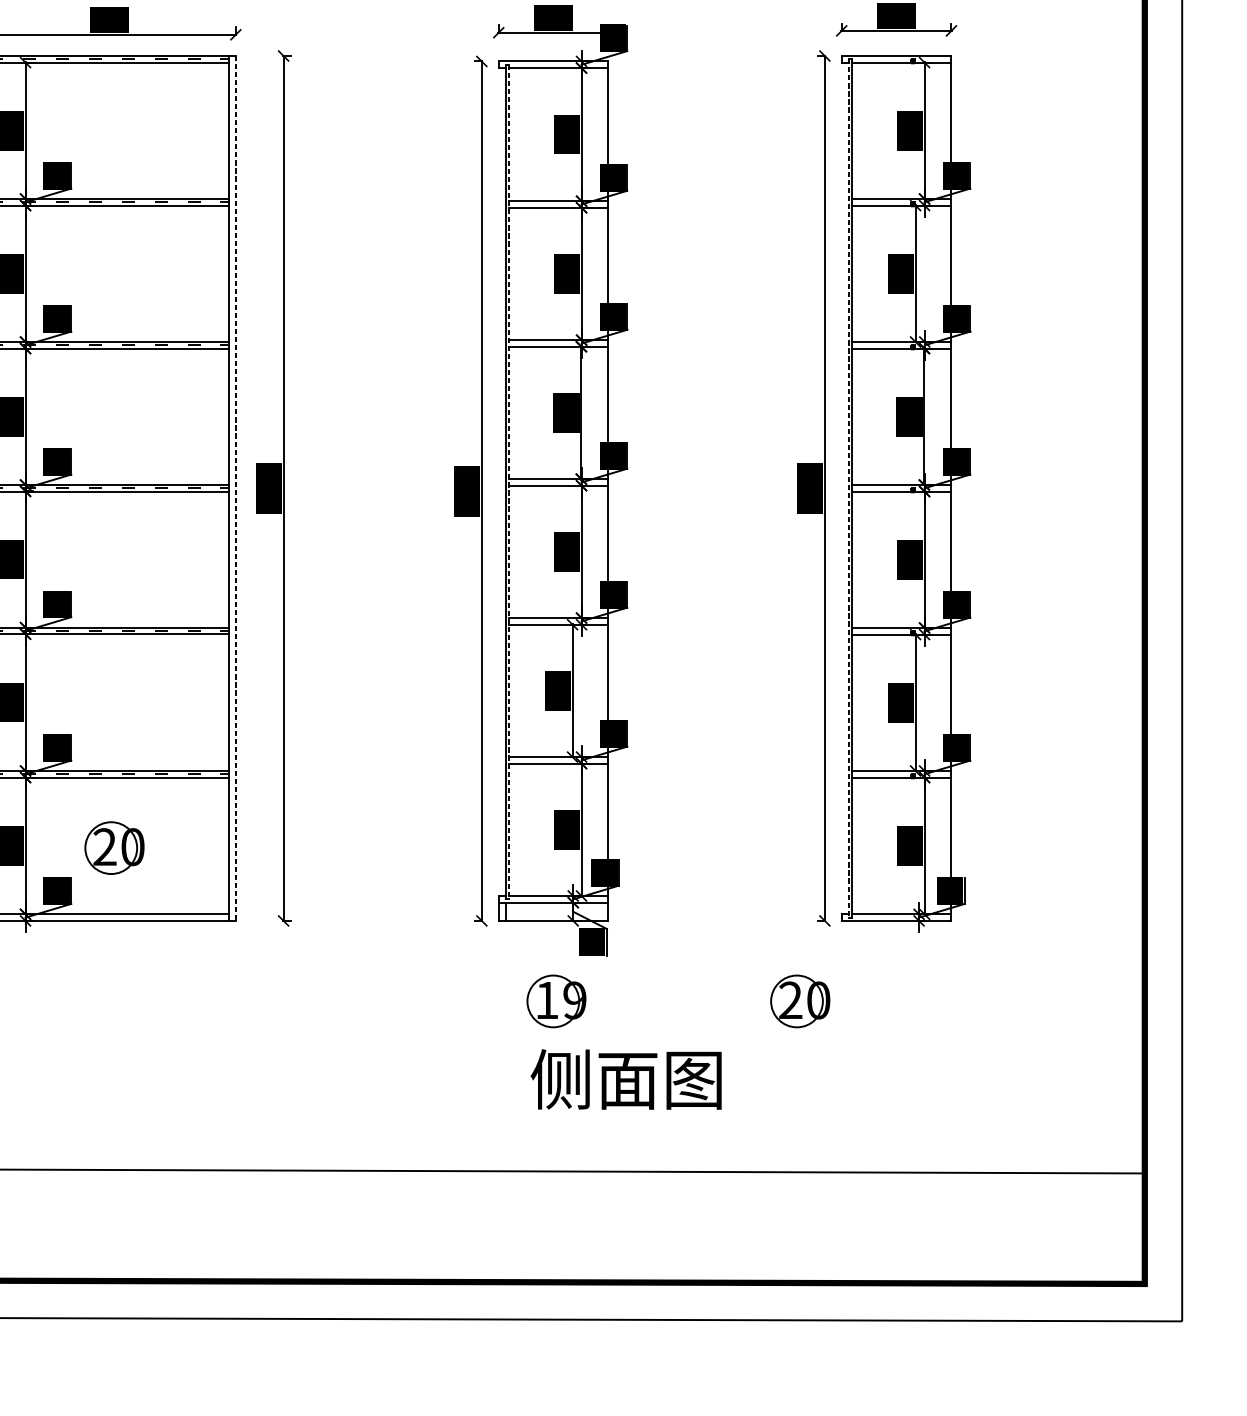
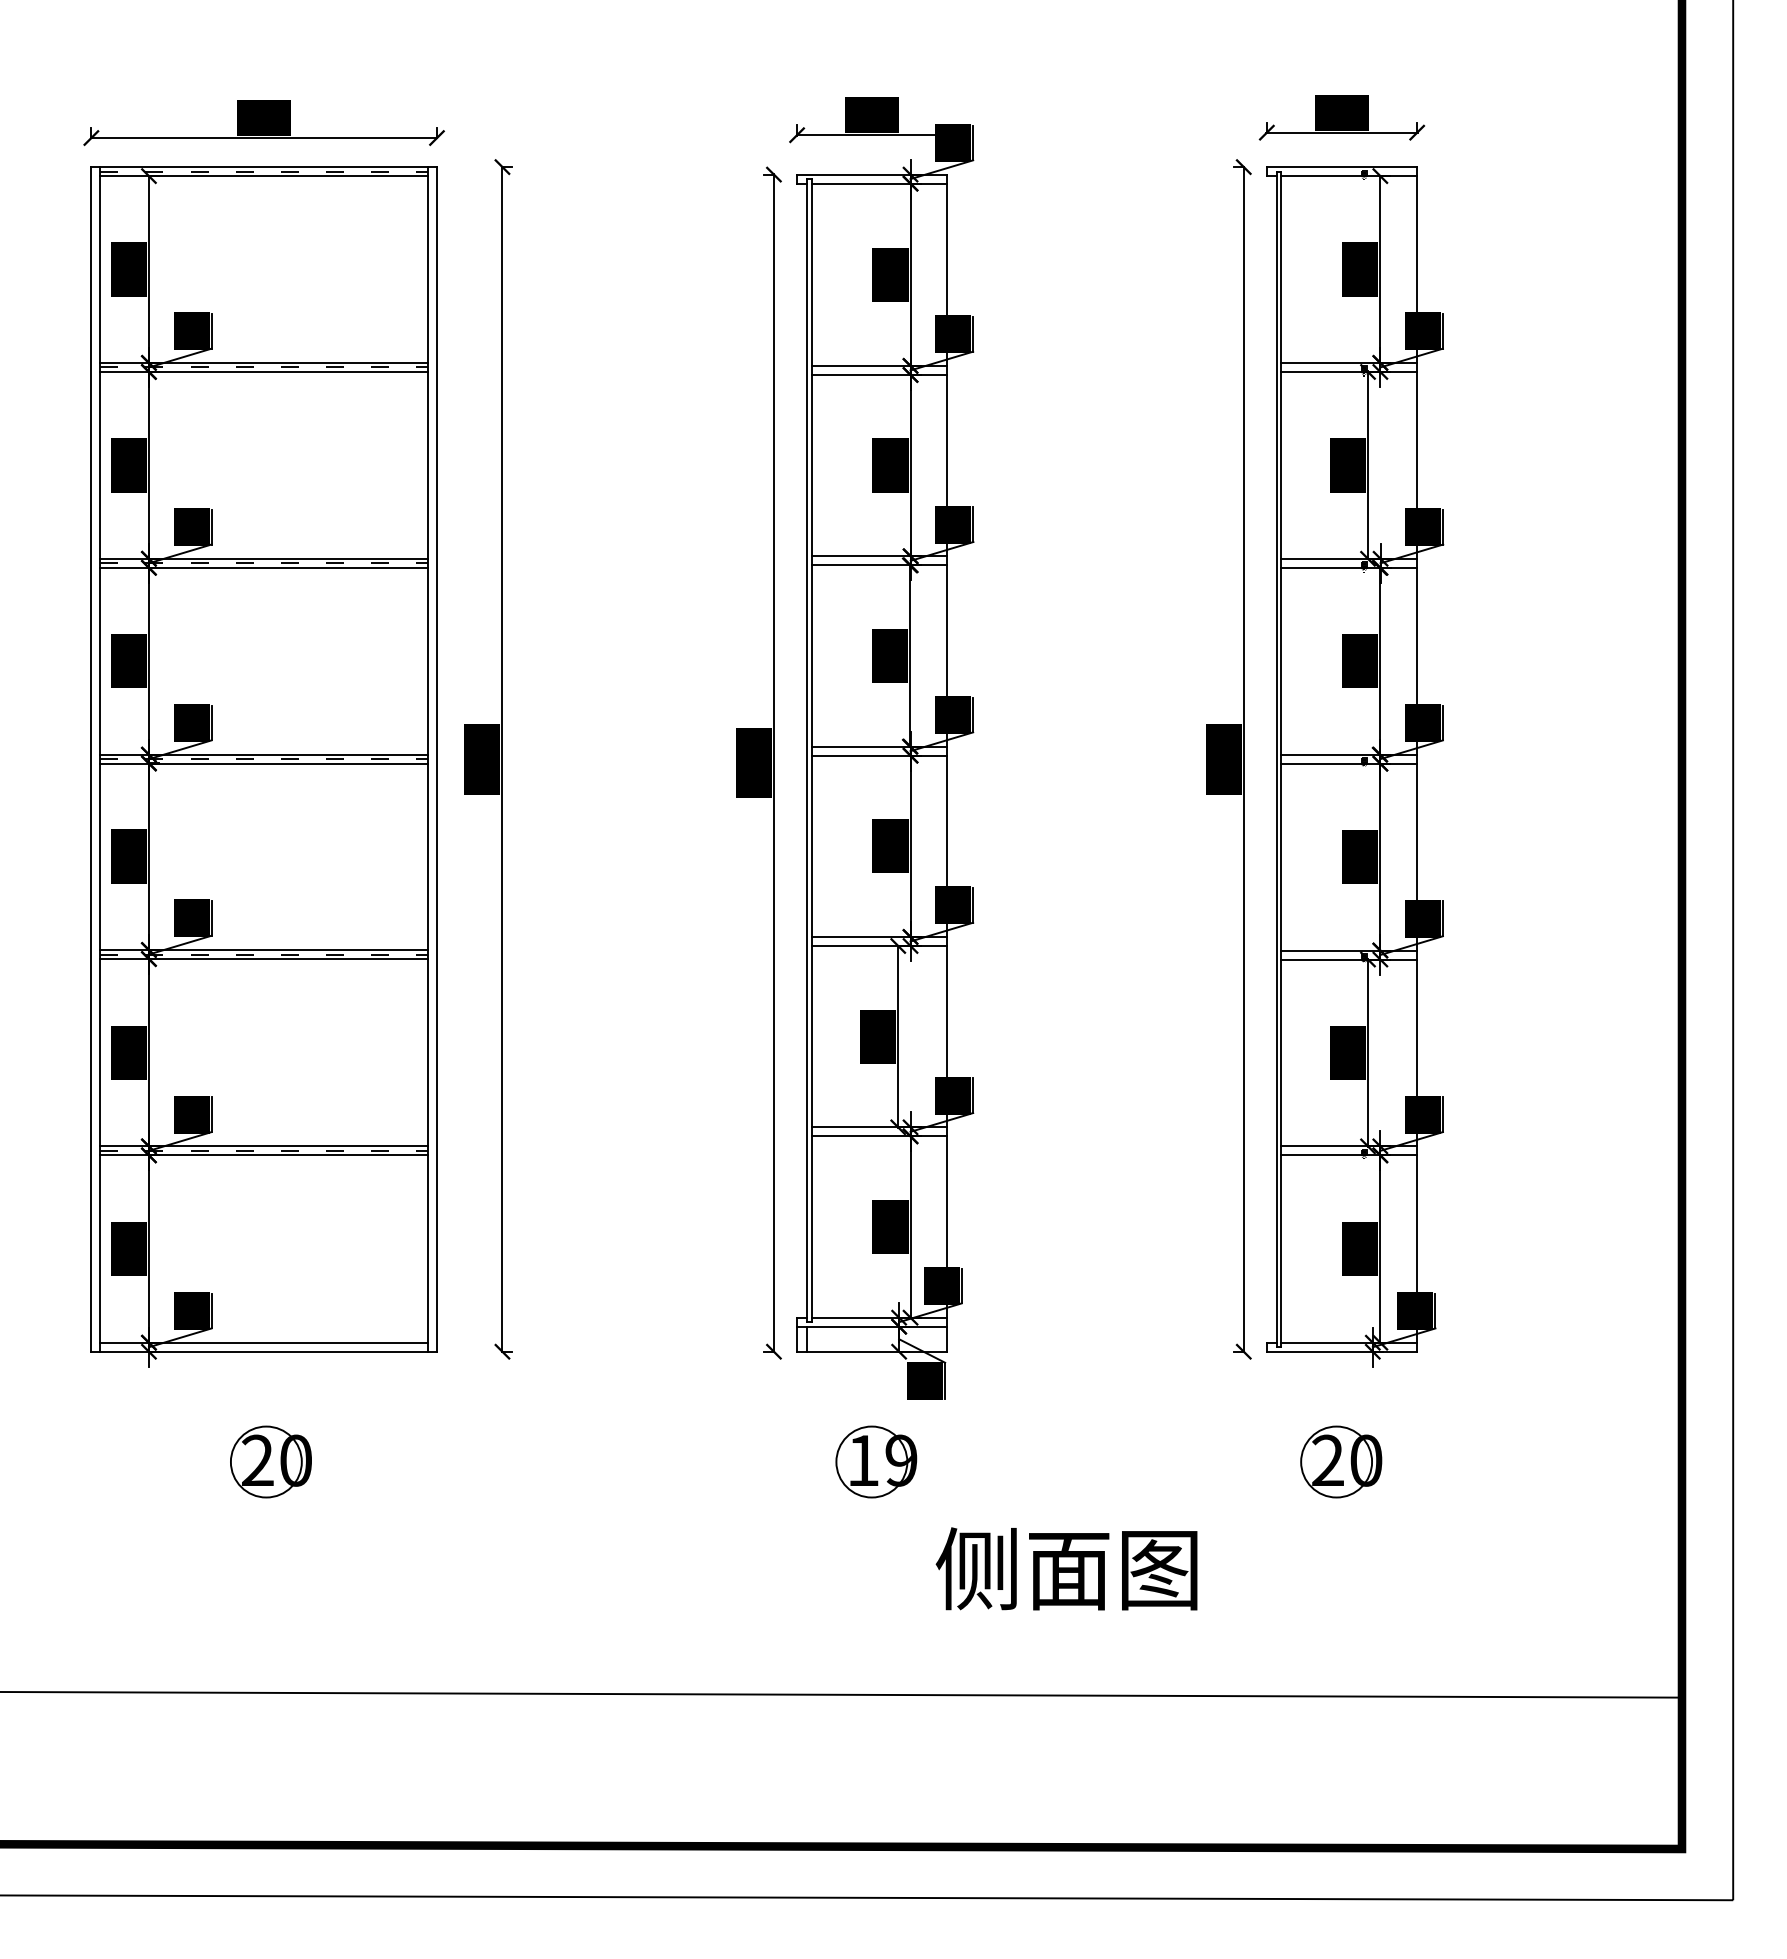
line: (509, 481) -> (811, 750), dashed -> solid
line: (235, 488) -> (436, 759), dashed -> solid
line: (848, 488) -> (1276, 759), dashed -> solid
part: (114, 847) -> (270, 1461), moved
part: (800, 1001) -> (1341, 1461), moved
text: (626, 1079) -> (1066, 1568), moved

